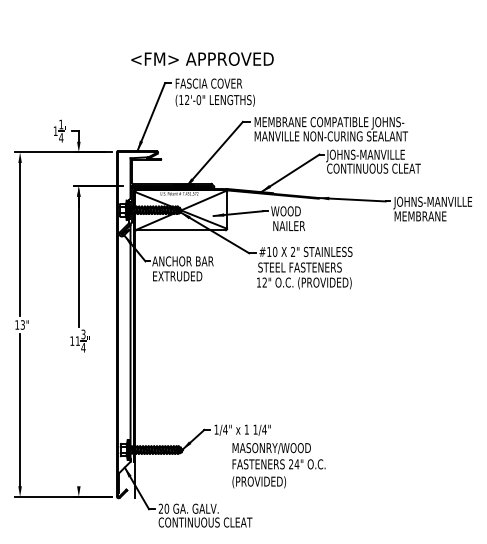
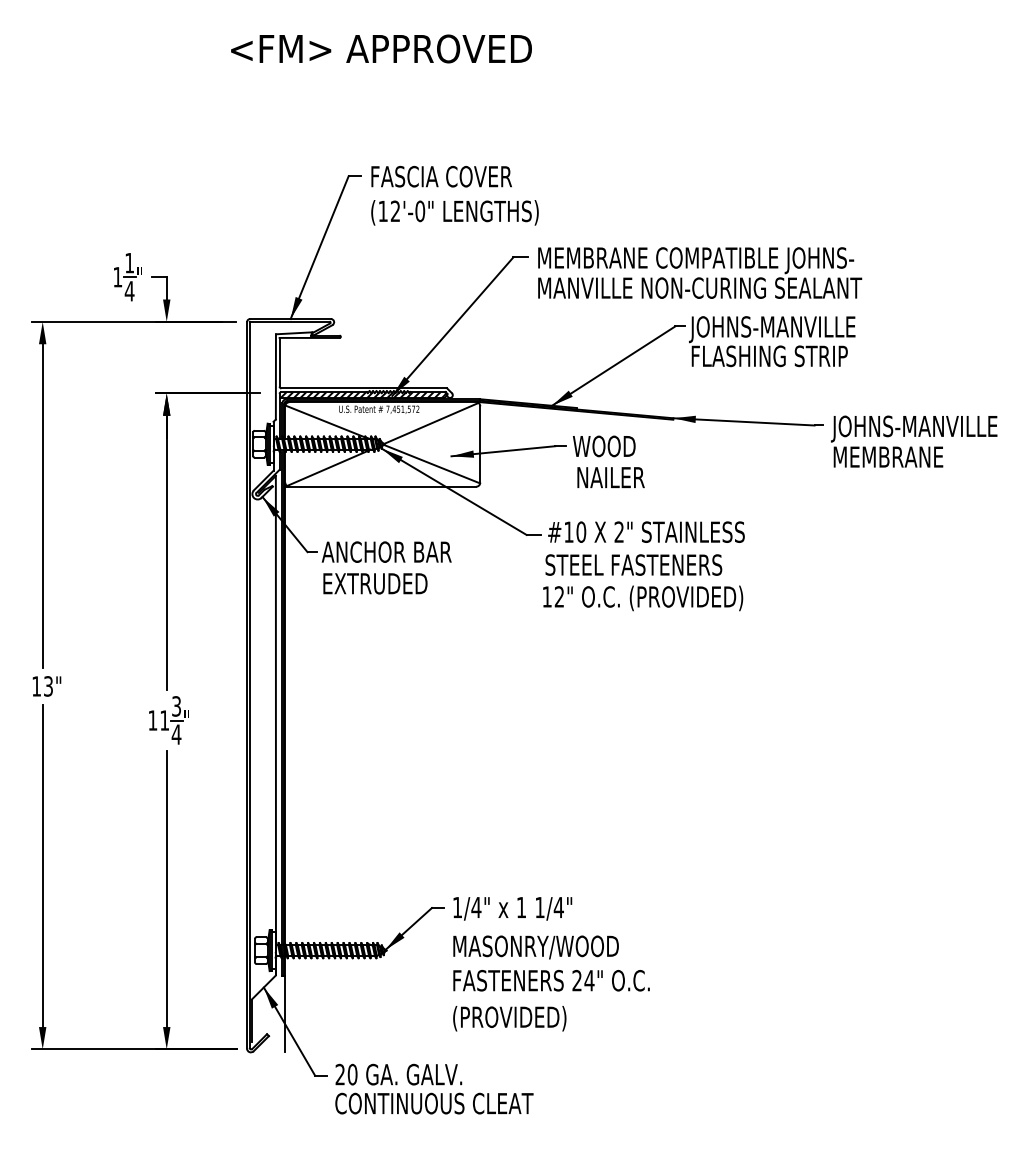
text: (202, 58) -> (381, 47), moved
text: (373, 168) -> (789, 355), CONTINUOUS CLEAT -> FLASHING STRIP
line: (78, 420) -> (166, 888), added
text: (278, 465) -> (550, 983), moved

